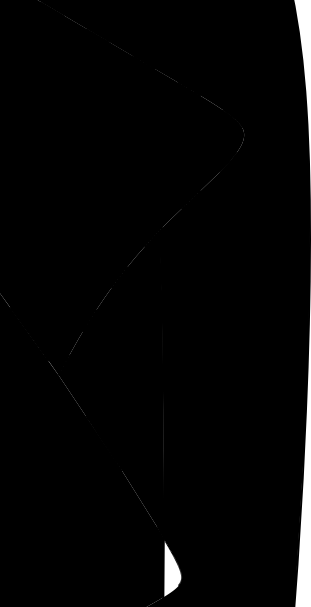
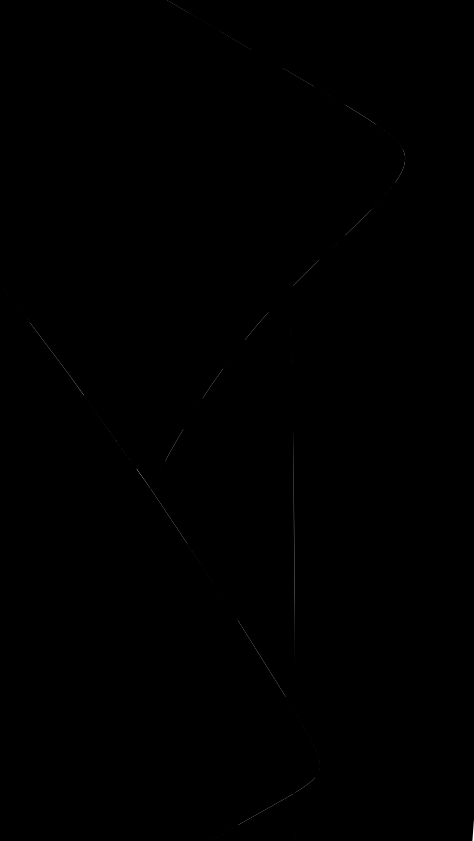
fill: (172, 567) -> (306, 752), added

